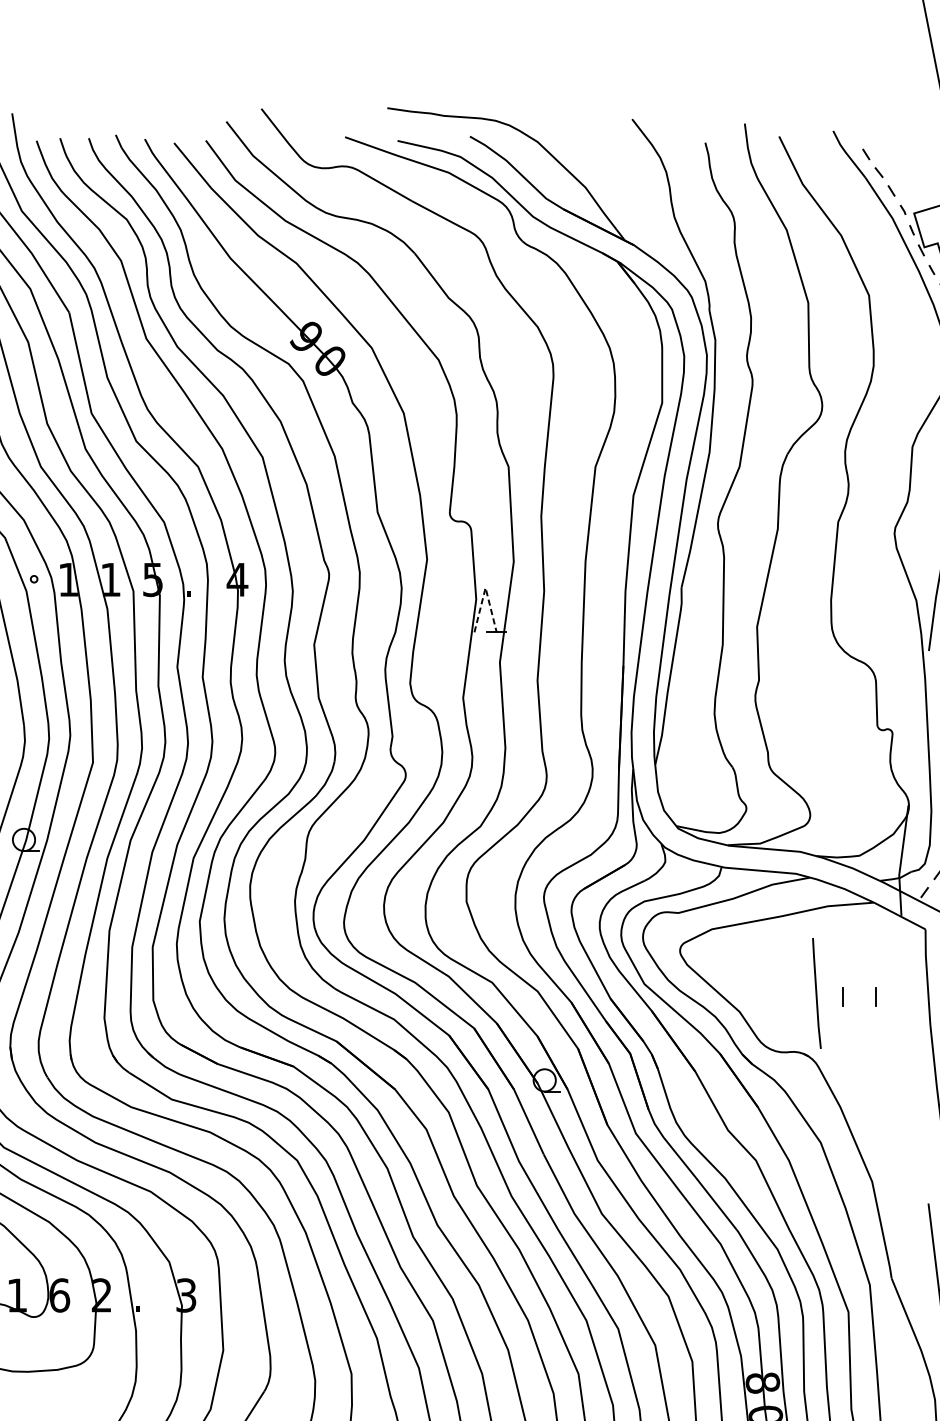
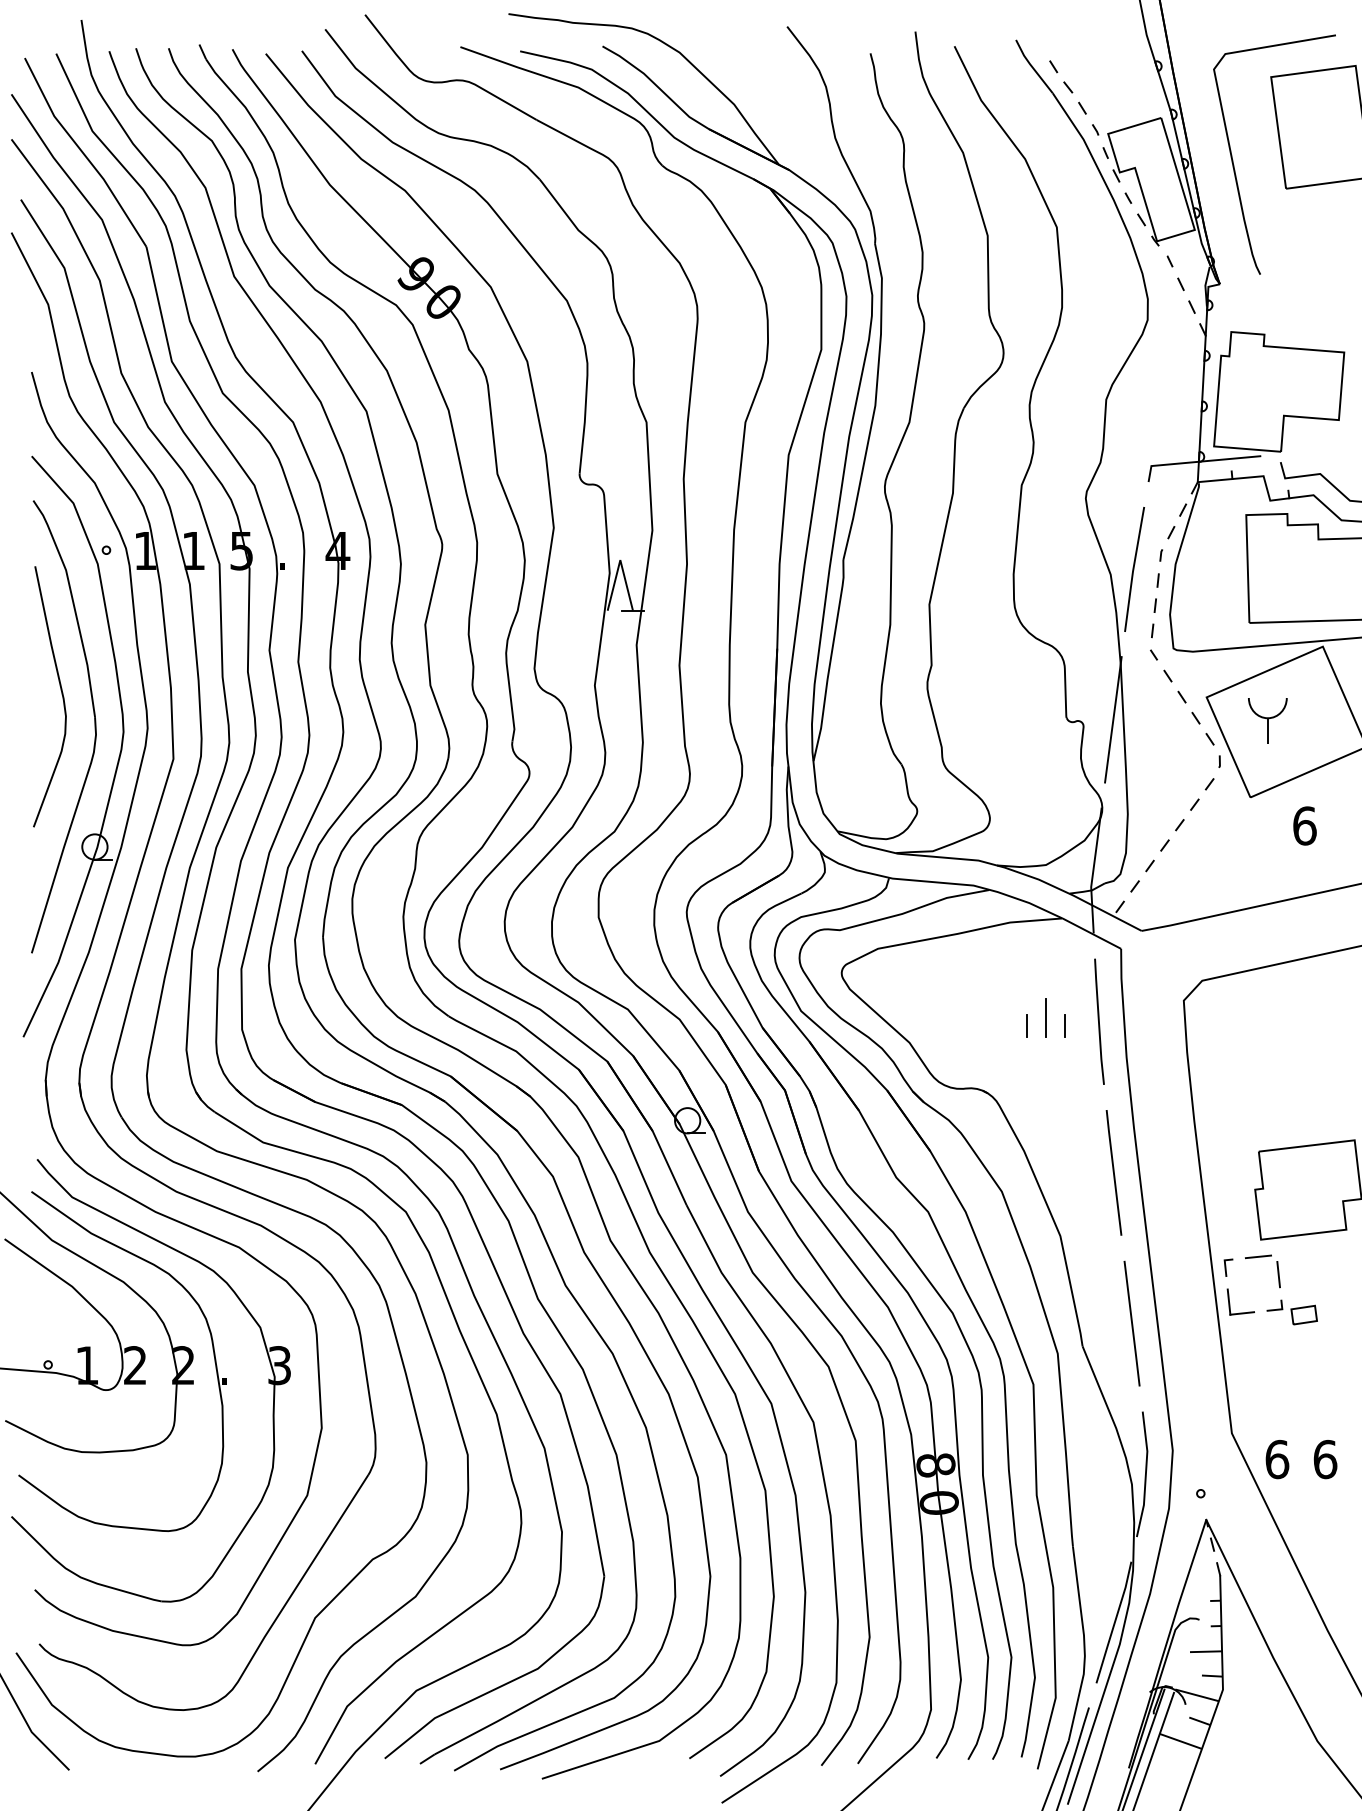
line: (485, 588) -> (620, 560), dashed -> solid
line: (918, 727) -> (1113, 719), added
line: (859, 989) -> (1045, 1017), added
line: (816, 993) -> (1099, 1021), moved
line: (918, 1125) -> (1113, 1172), added
text: (59, 1295) -> (135, 1365), 6 -> 2

